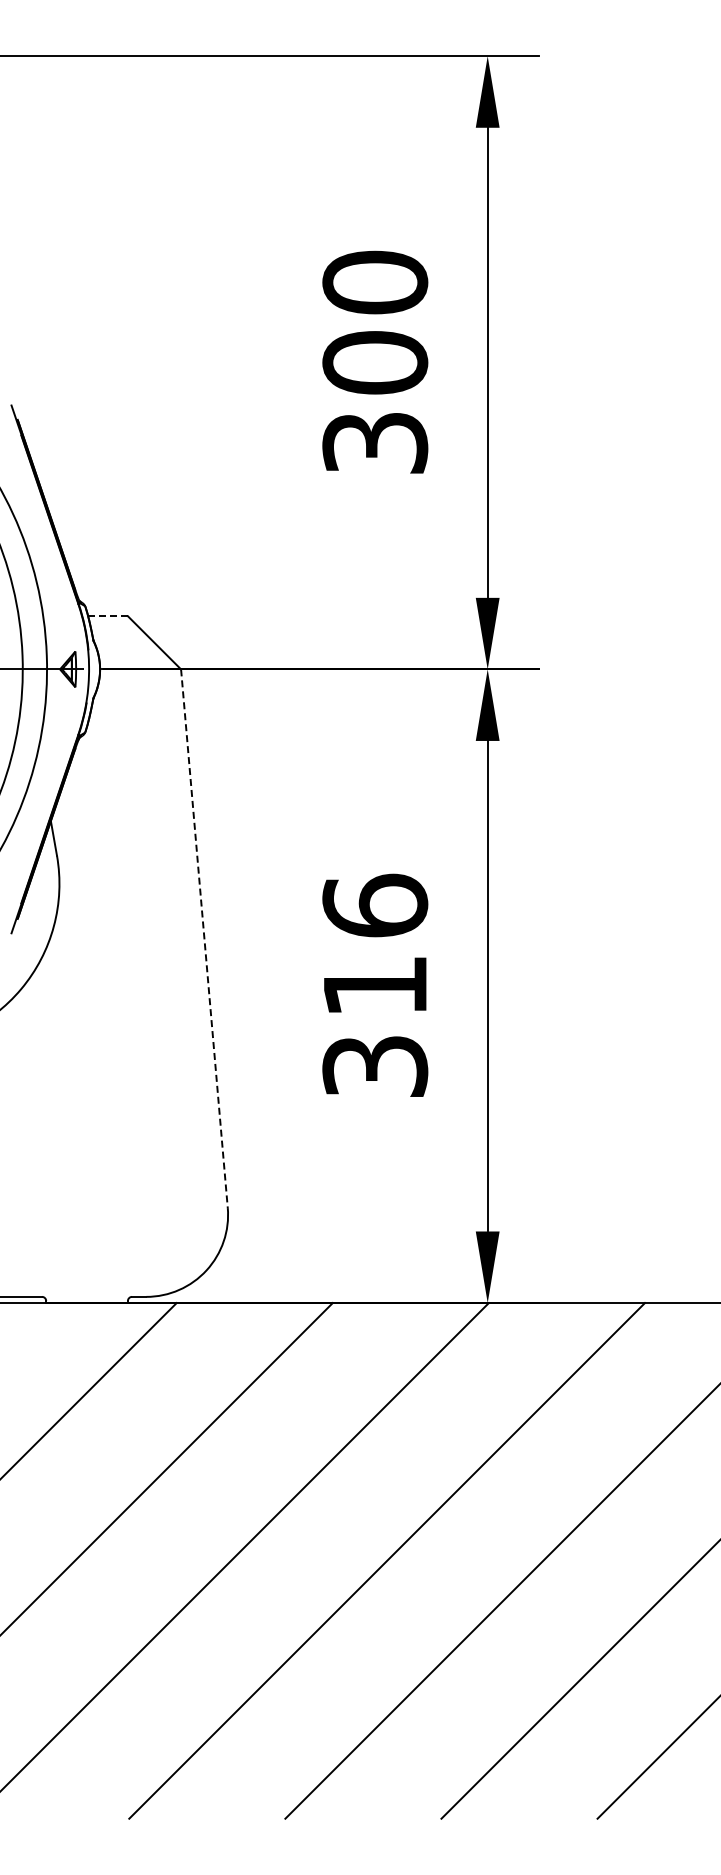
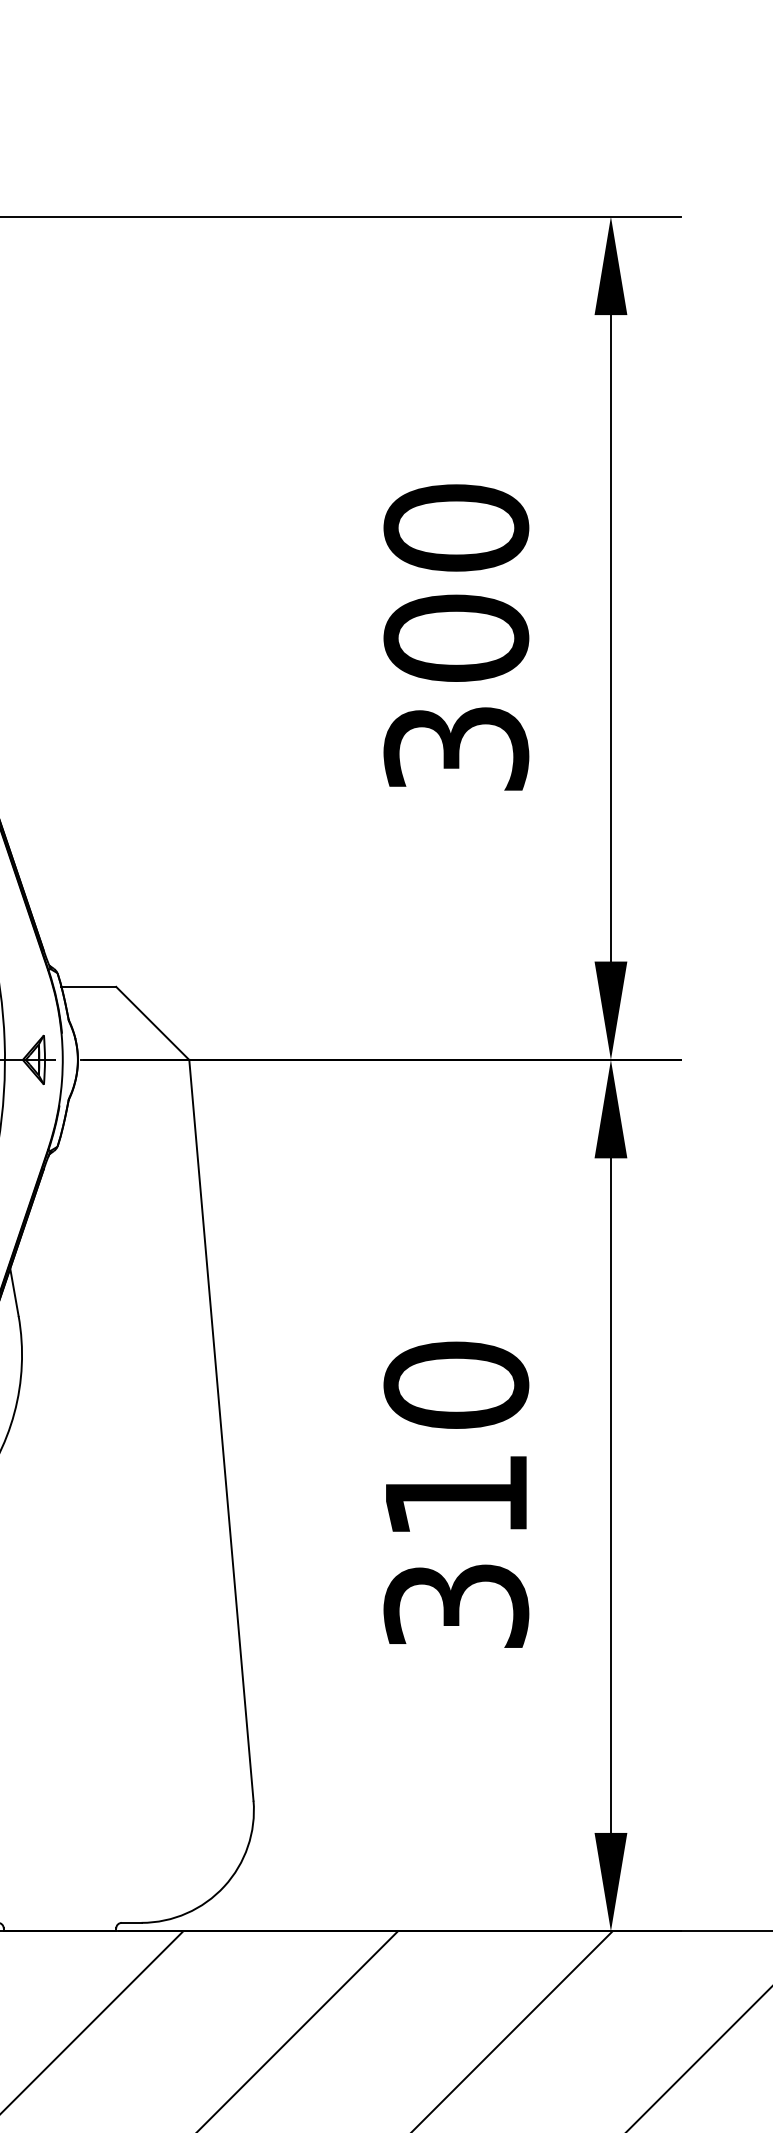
line: (108, 616) -> (89, 987), dashed -> solid
text: (375, 905) -> (456, 1384), 316 -> 310
line: (204, 939) -> (221, 1431), dashed -> solid

